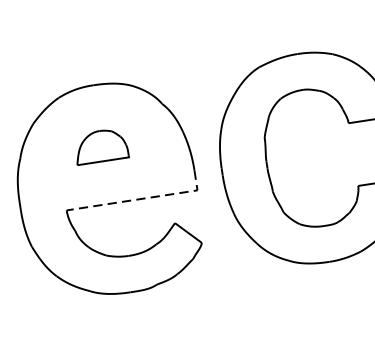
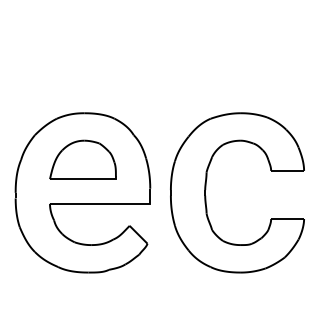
part: (100, 146) -> (82, 159), size x1.67
line: (142, 198) -> (108, 203), dashed -> solid

